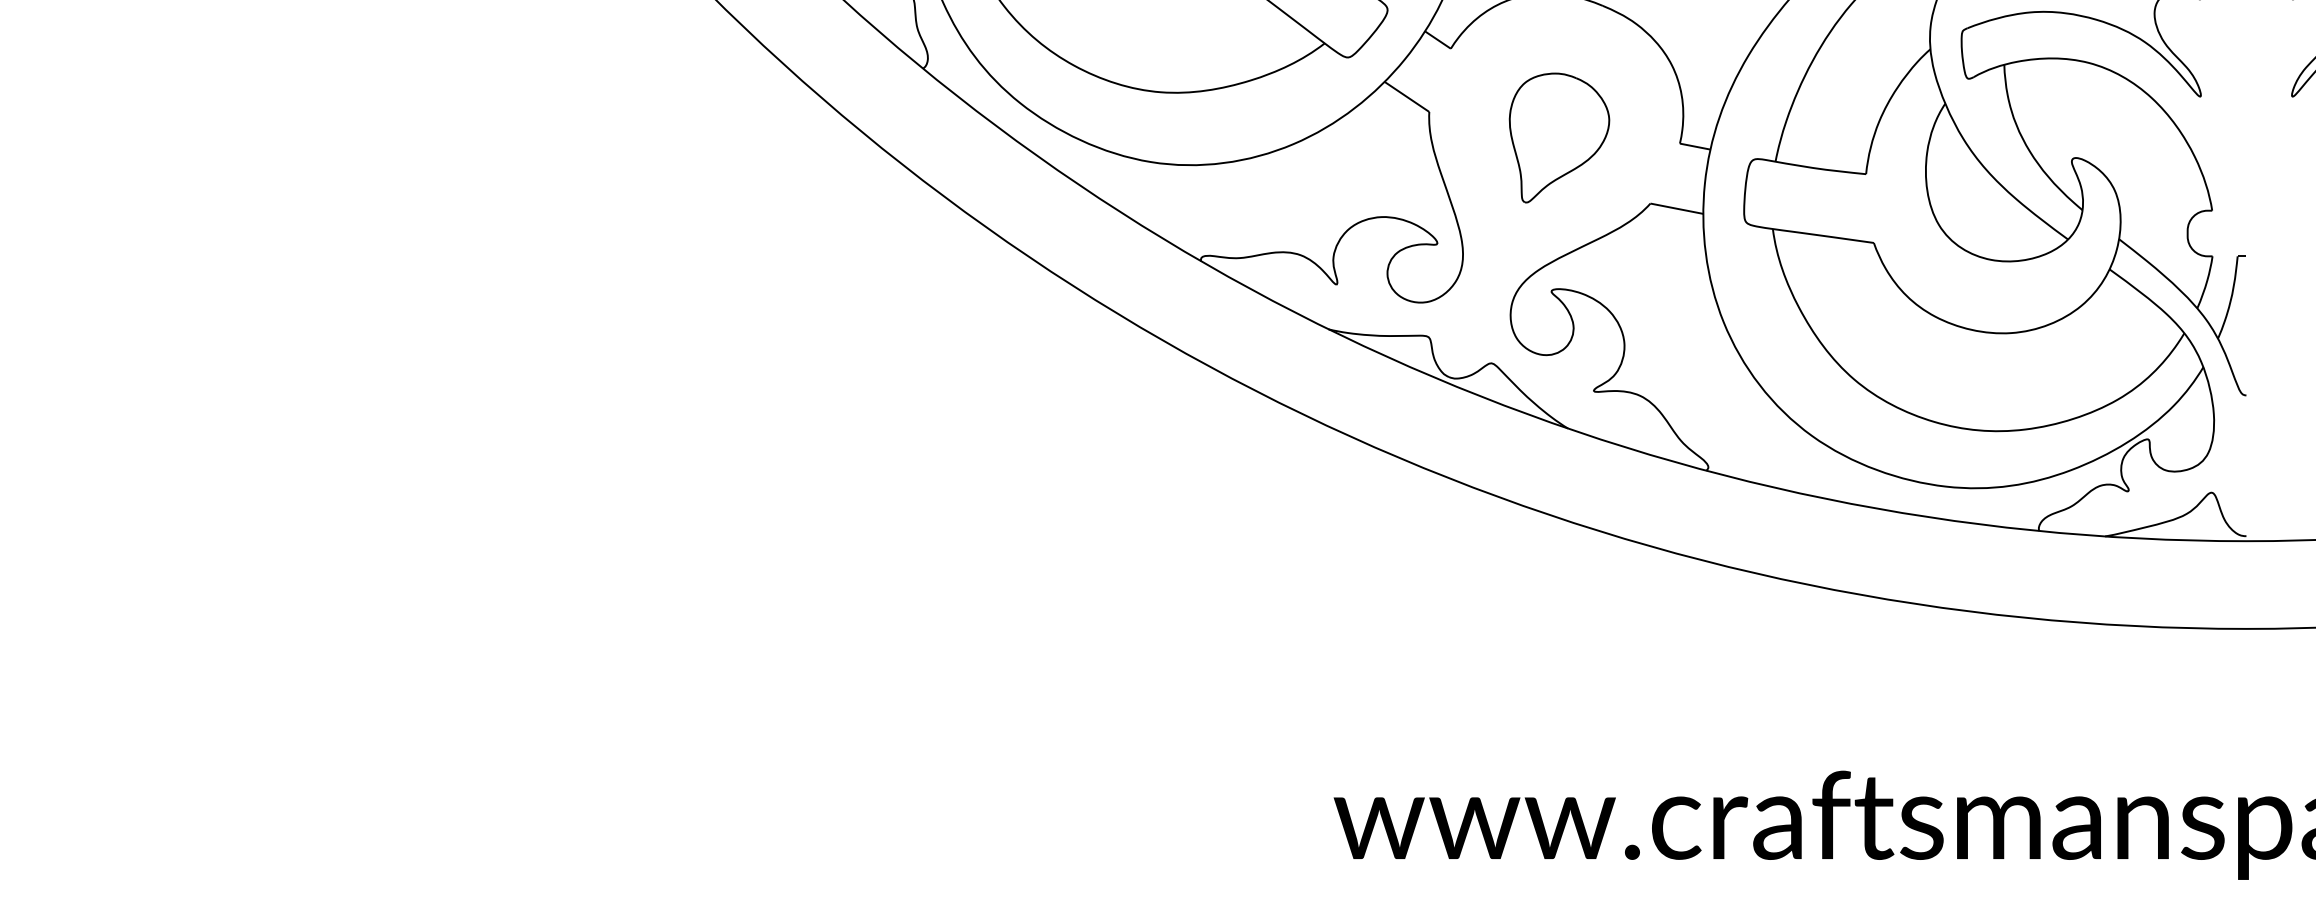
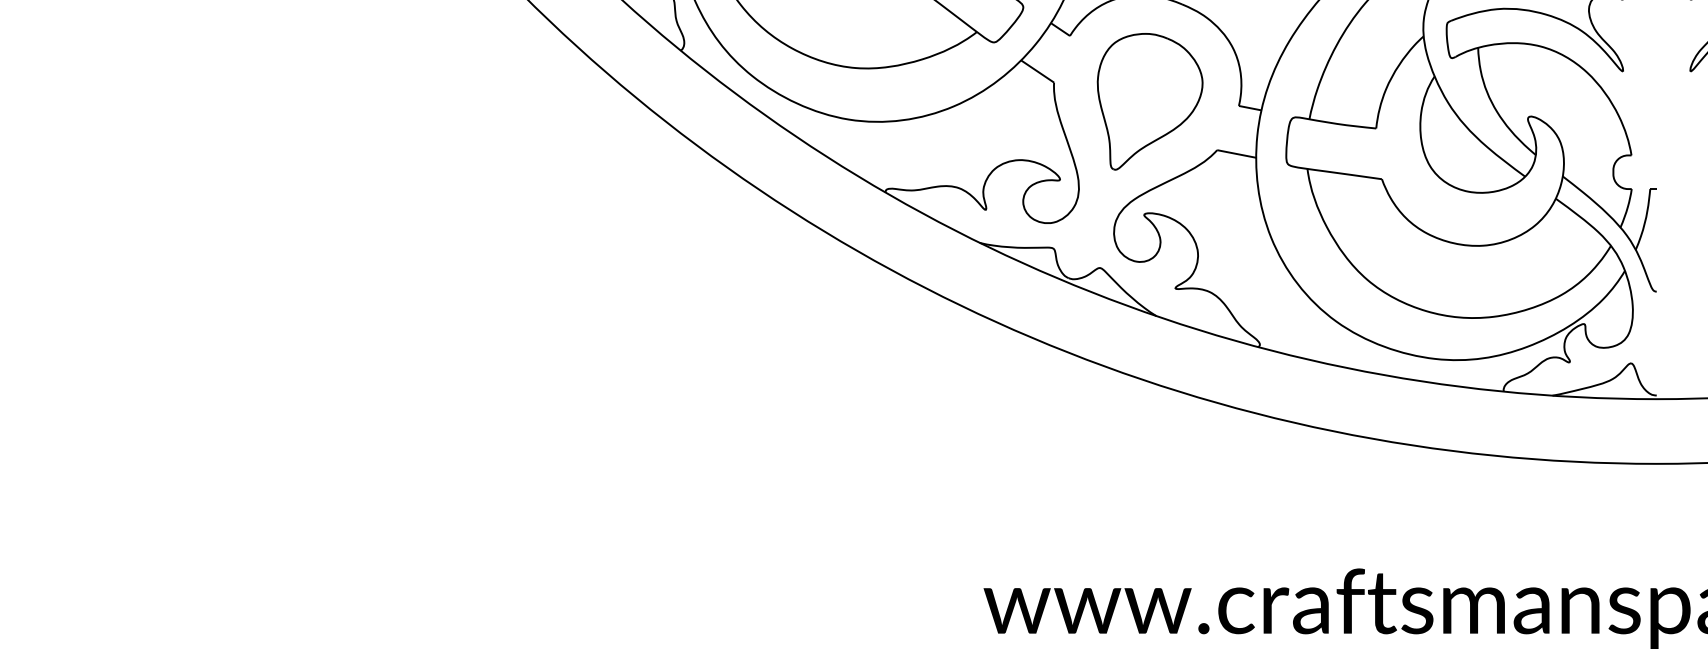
part: (1558, 137) -> (1149, 101), size x1.43

